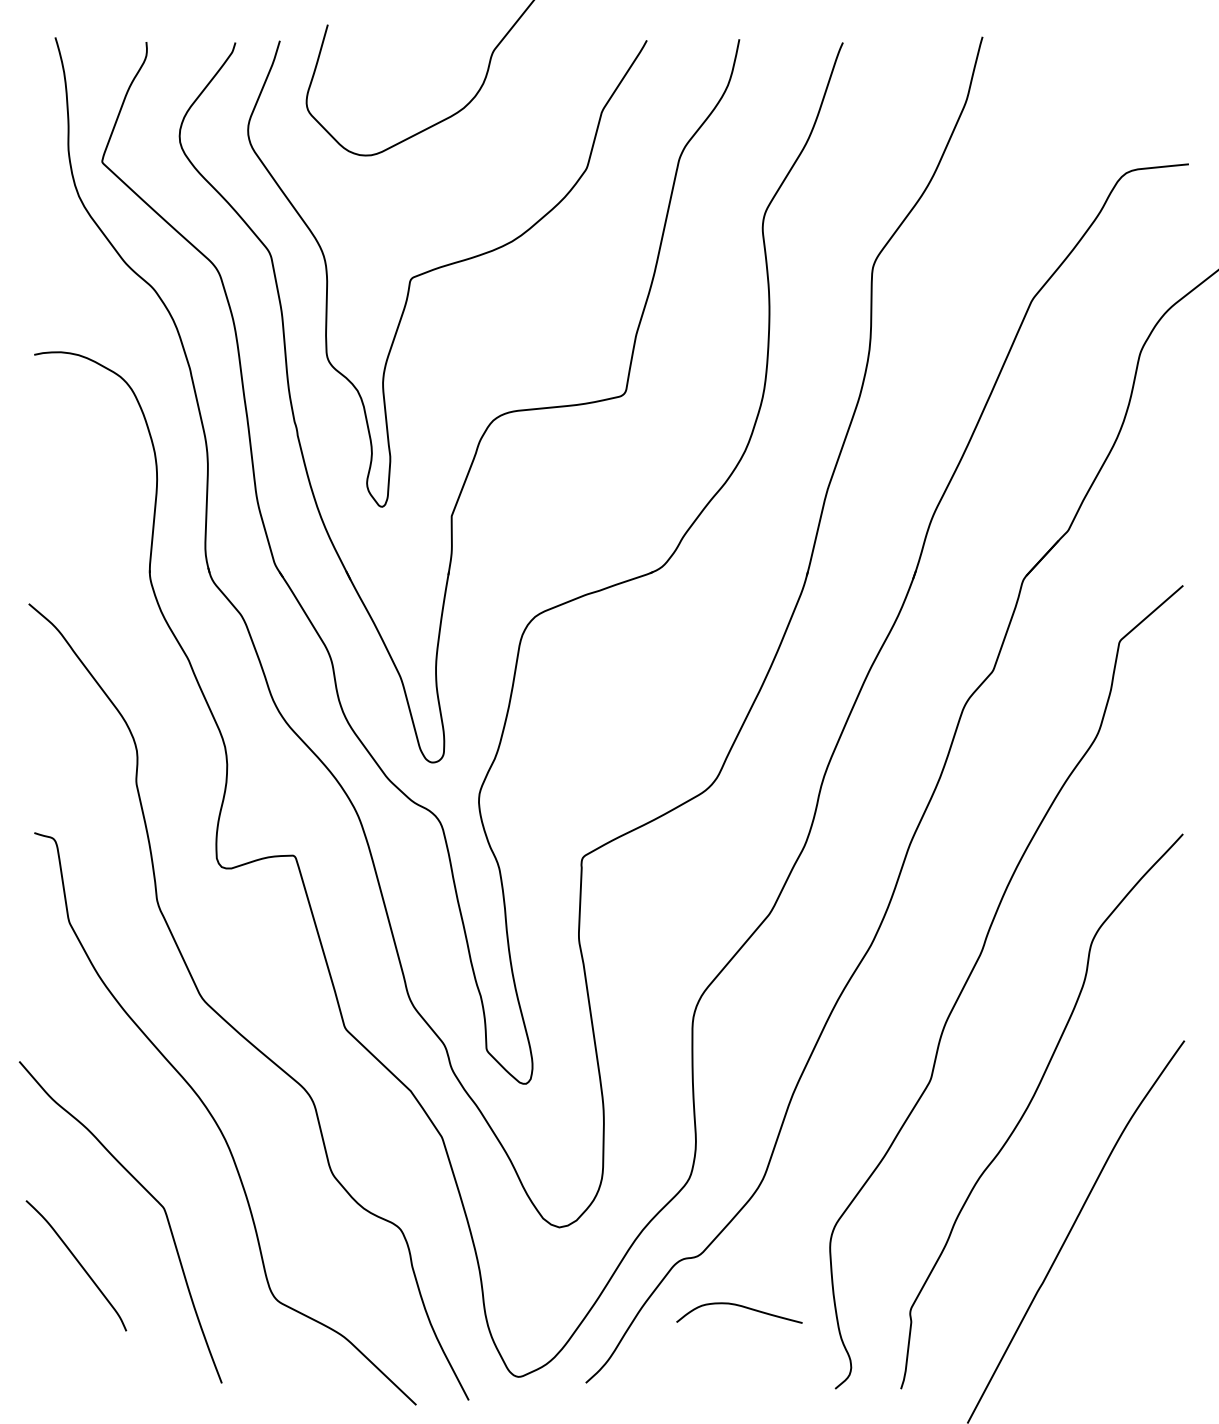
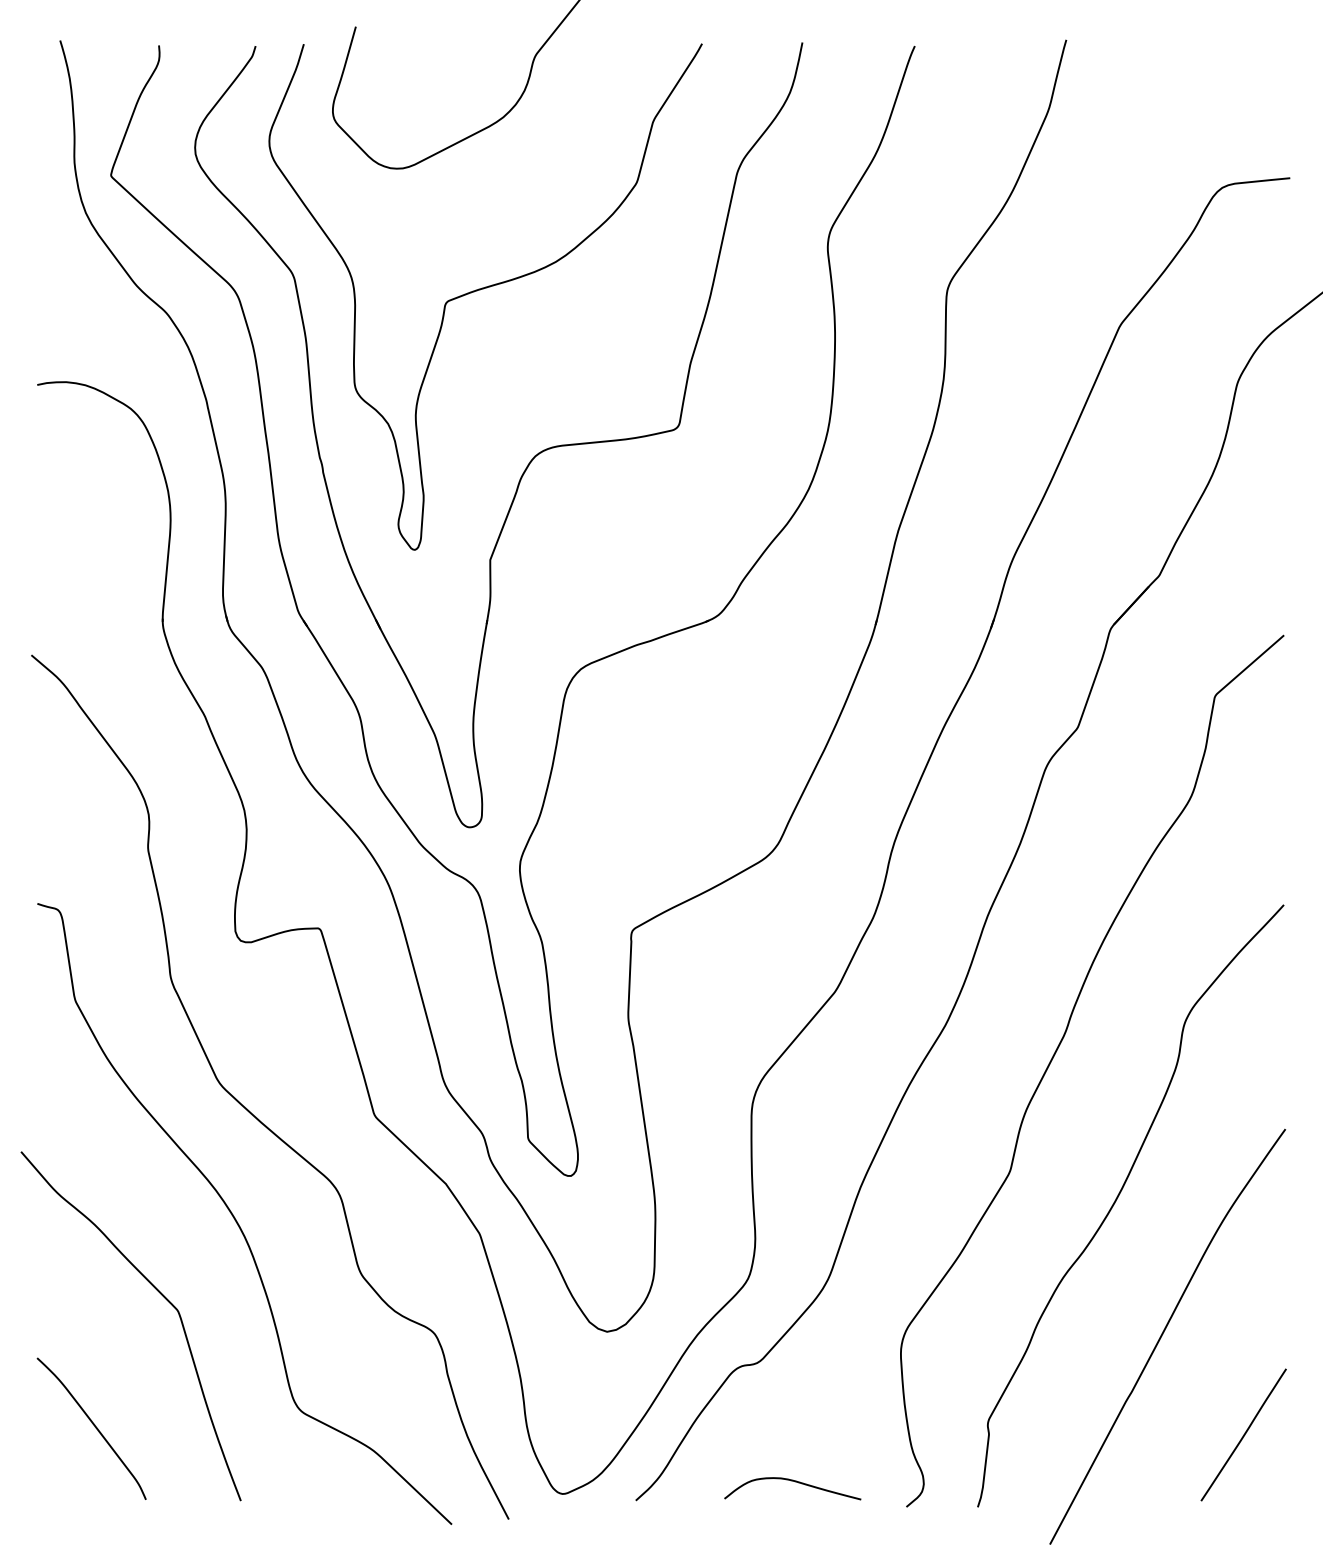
curve: (78, 1263) -> (93, 1426), moved
curve: (742, 1307) -> (796, 1482), moved
line: (1145, 1322) -> (1243, 1434), added

